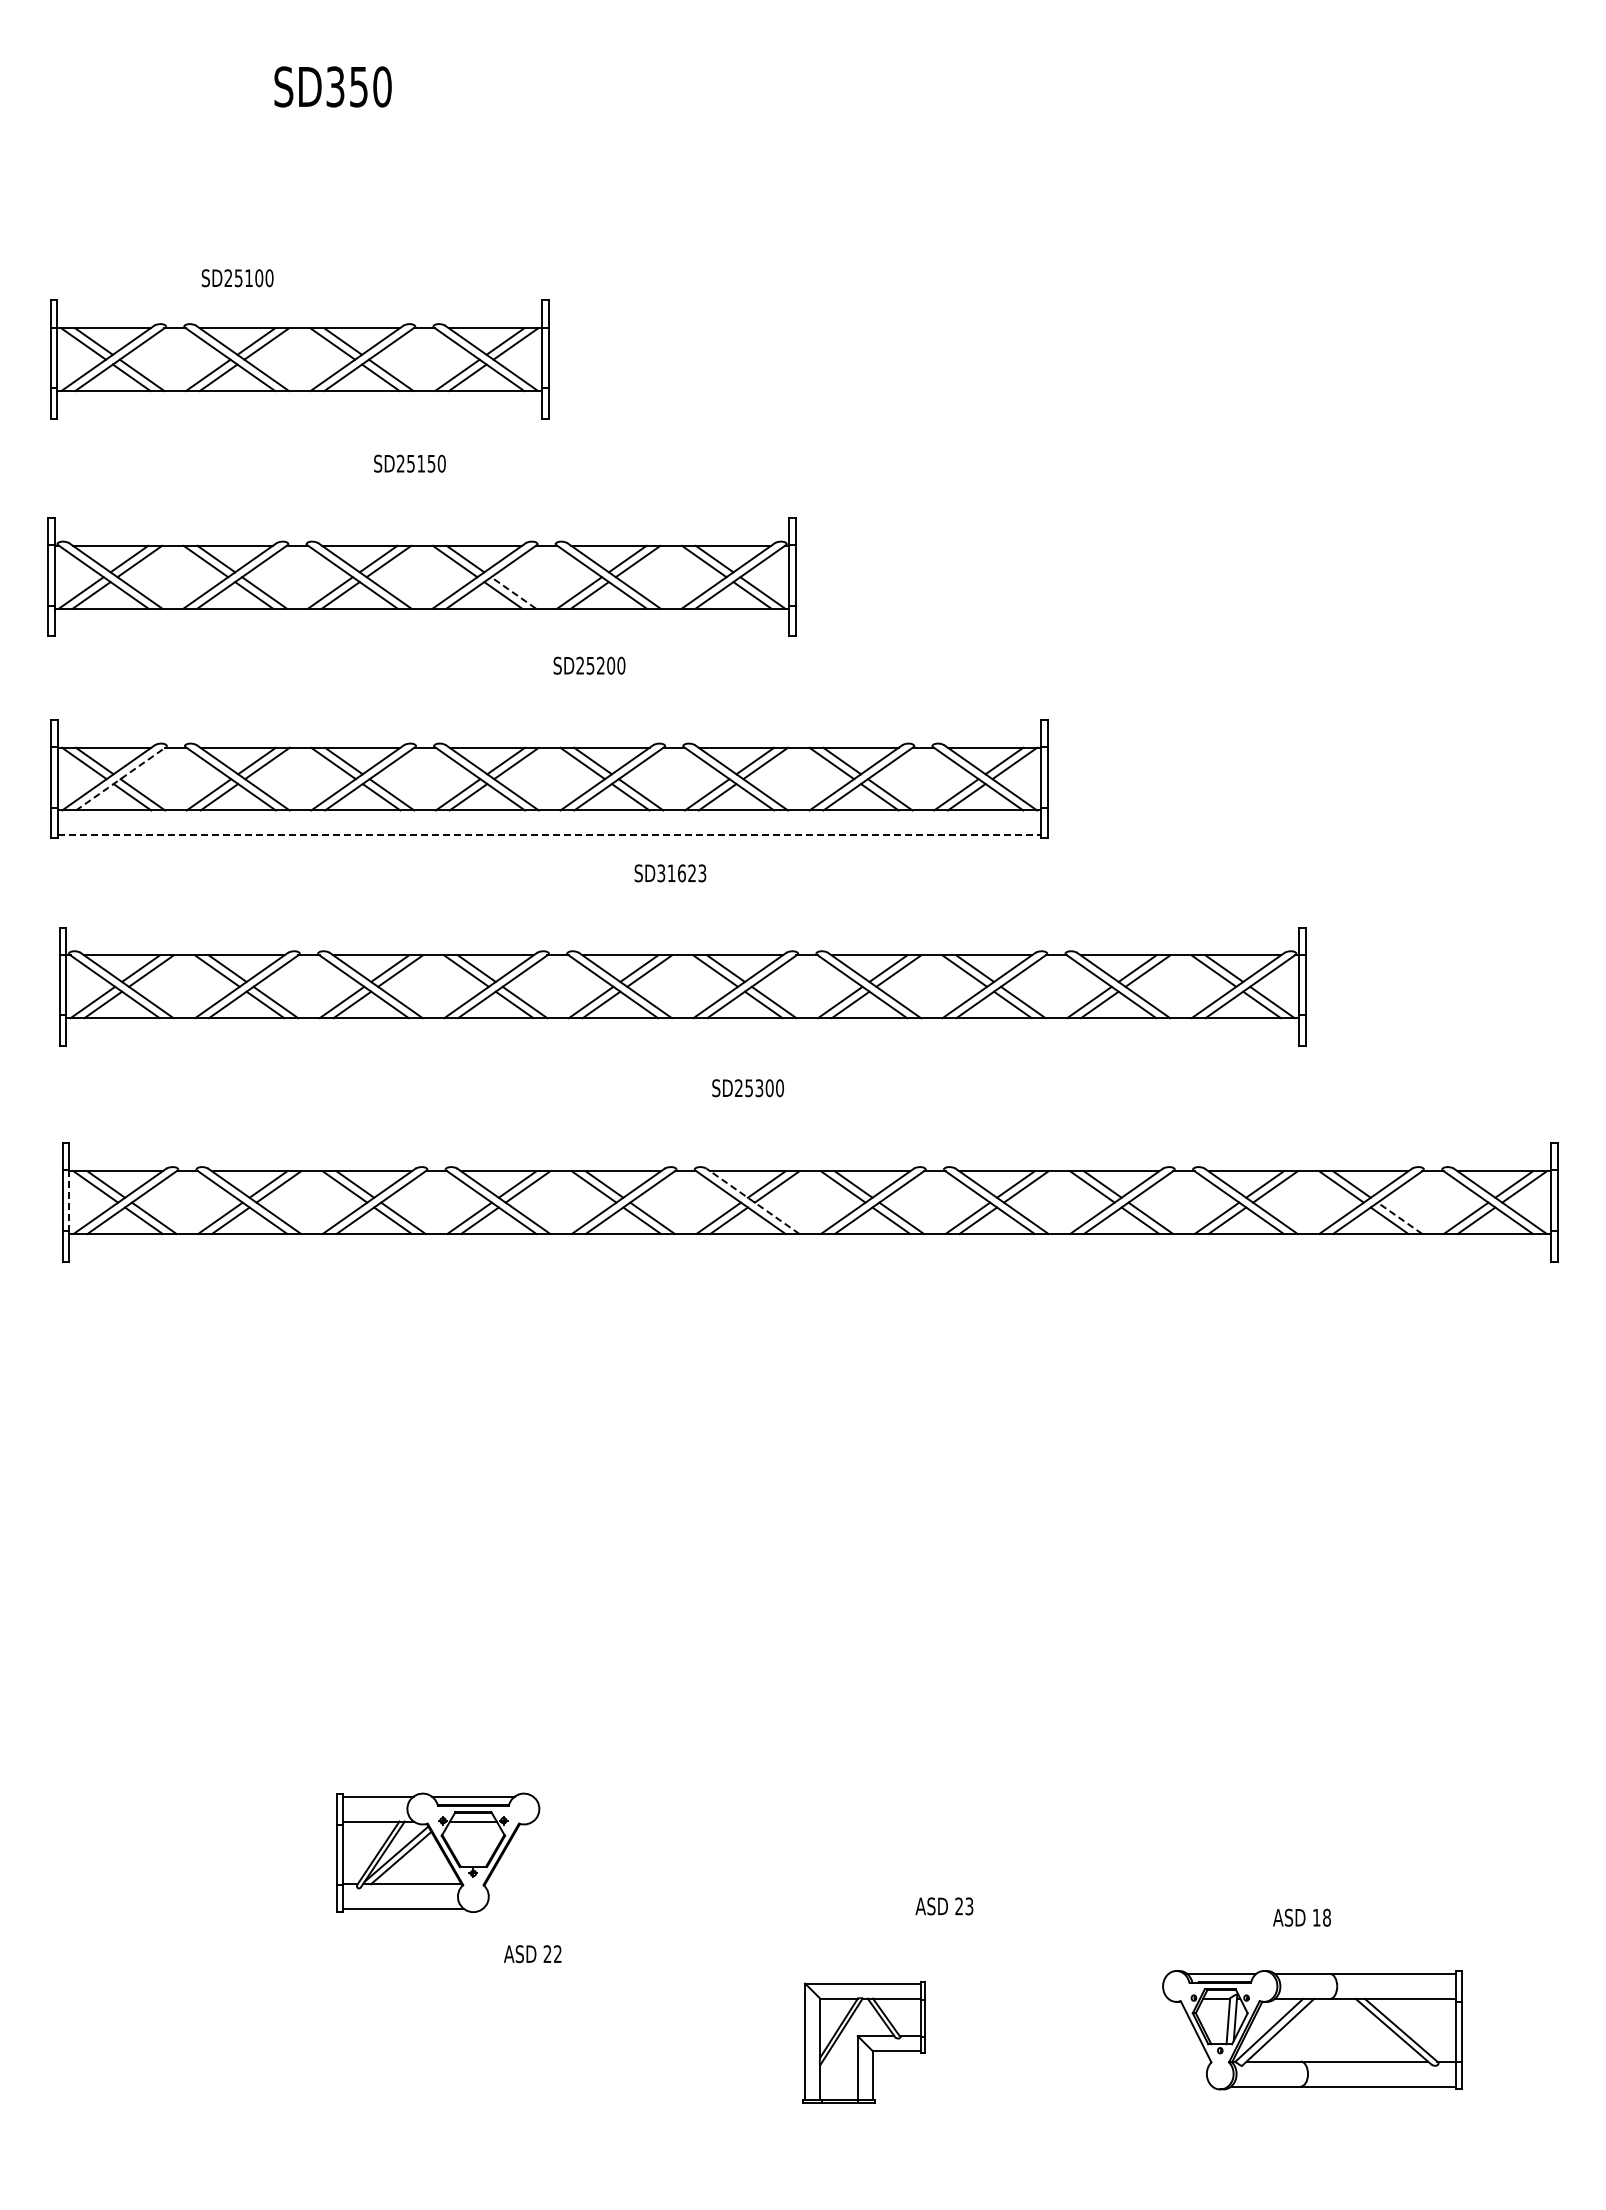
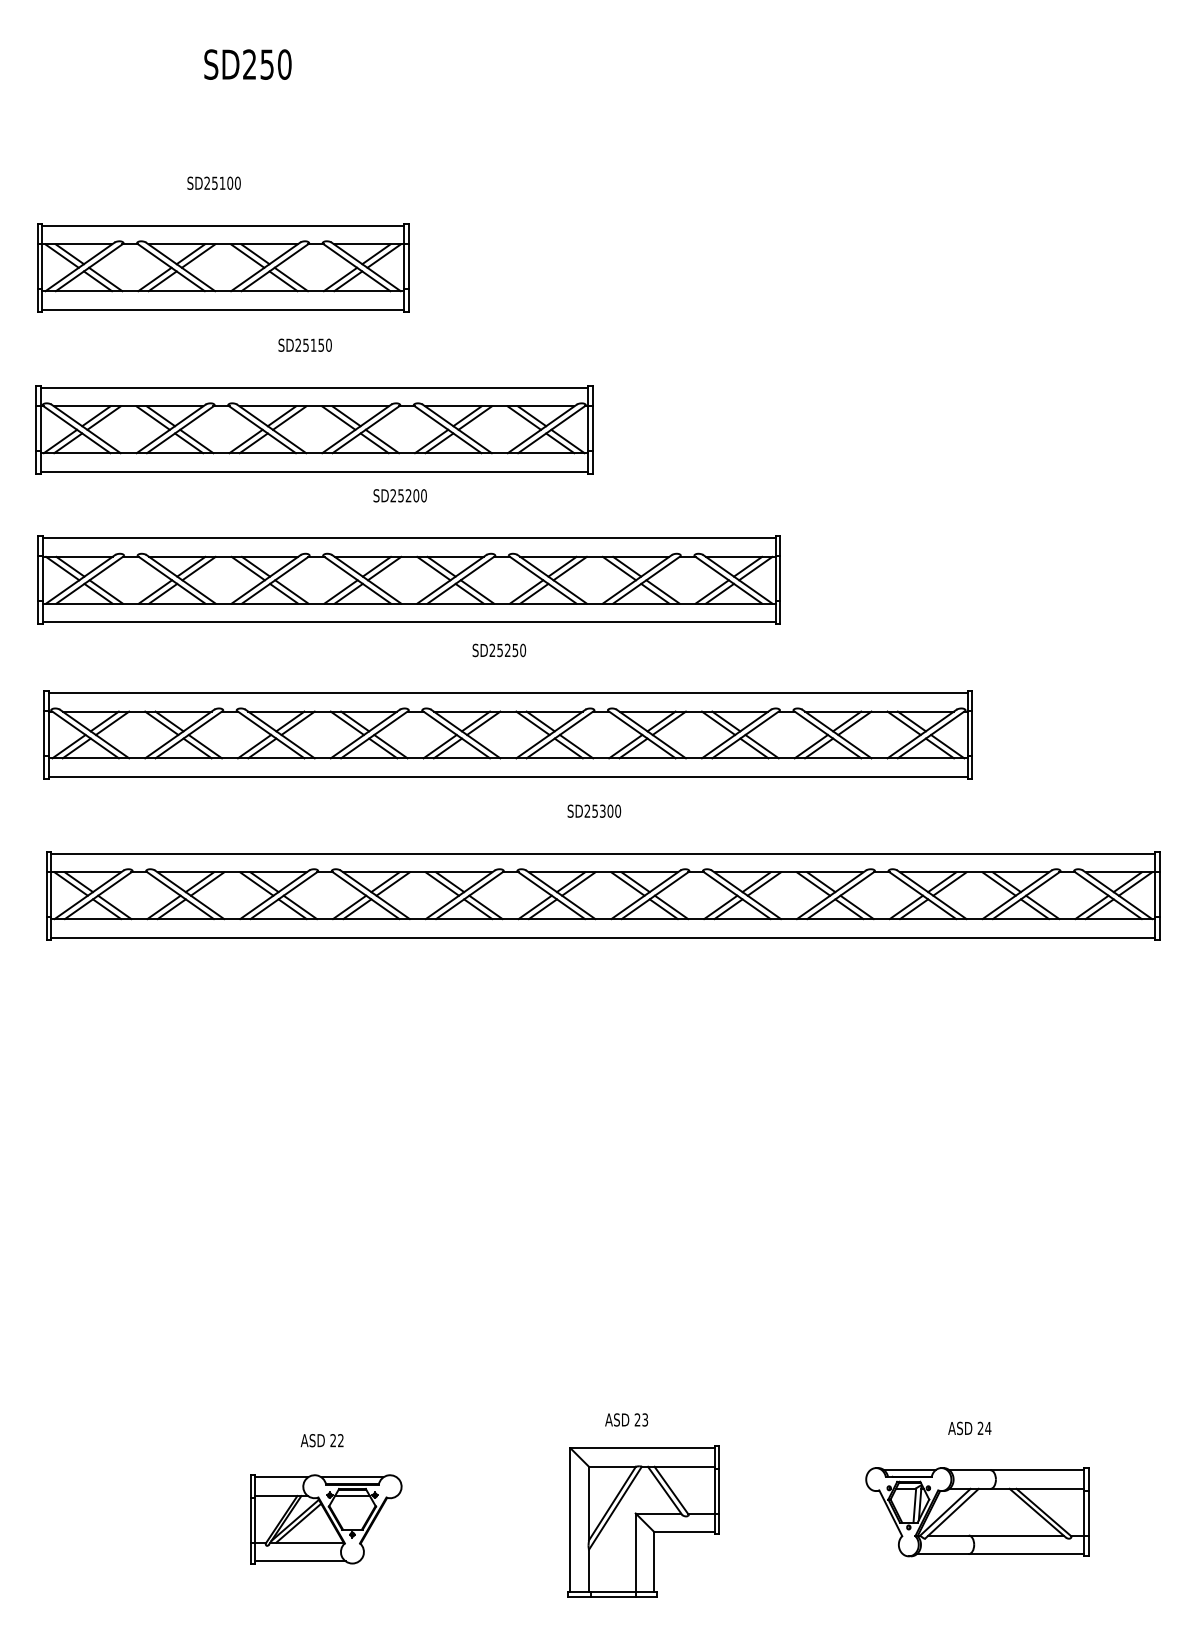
text: (335, 86) -> (249, 64), SD350 -> SD250
text: (237, 278) -> (214, 183), moved
line: (299, 303) -> (222, 225), added
line: (299, 415) -> (222, 309), added
line: (421, 520) -> (313, 387), added
line: (513, 592) -> (382, 441), dashed -> solid
line: (421, 633) -> (313, 471), added
text: (589, 665) -> (400, 495), moved
line: (549, 722) -> (409, 538), added
line: (121, 778) -> (90, 579), dashed -> solid
line: (549, 835) -> (409, 622), dashed -> solid
text: (681, 873) -> (507, 650), SD31623 -> SD25250
line: (682, 930) -> (508, 693), added
line: (682, 1043) -> (508, 777), added
text: (747, 1088) -> (593, 811), moved
line: (810, 1146) -> (603, 853), added
line: (69, 1201) -> (51, 894), dashed -> solid
line: (753, 1201) -> (561, 894), dashed -> solid
line: (1399, 1218) -> (1042, 907), dashed -> solid
line: (810, 1258) -> (603, 937), added
part: (438, 1852) -> (326, 1519), moved
text: (944, 1906) -> (626, 1420), moved
text: (1321, 1917) -> (984, 1428), 18 -> 24
text: (532, 1954) -> (322, 1440), moved
part: (863, 2042) -> (643, 1521), size x1.67

